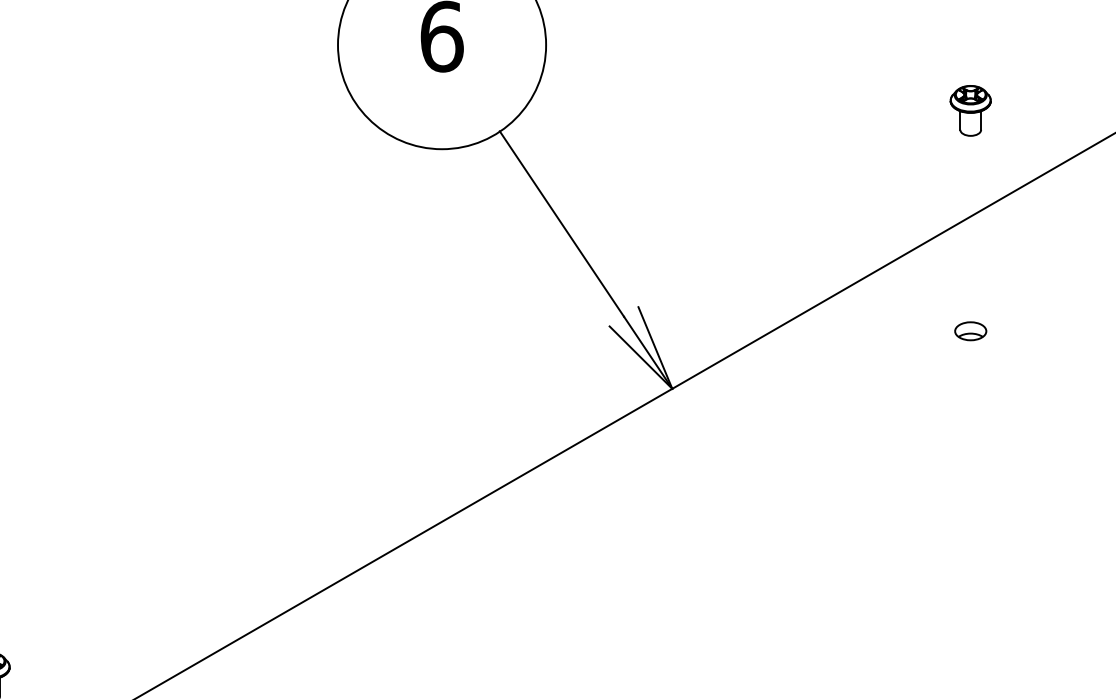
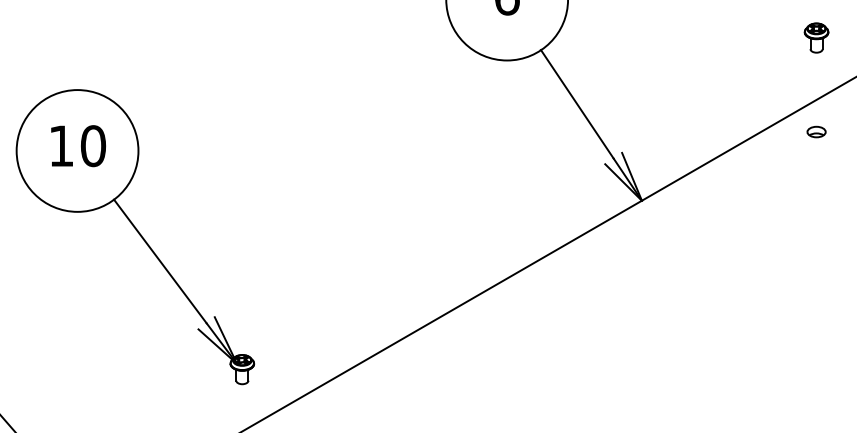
part: (970, 330) -> (816, 131), moved

